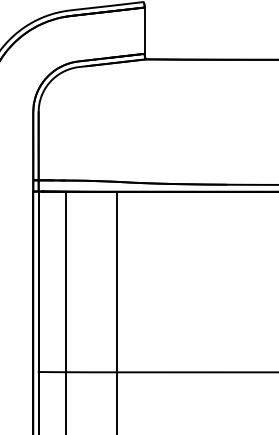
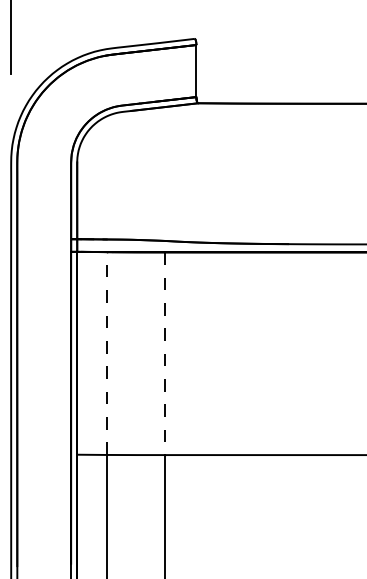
line: (65, 281) -> (107, 353), solid -> dashed
line: (116, 282) -> (164, 354), solid -> dashed

